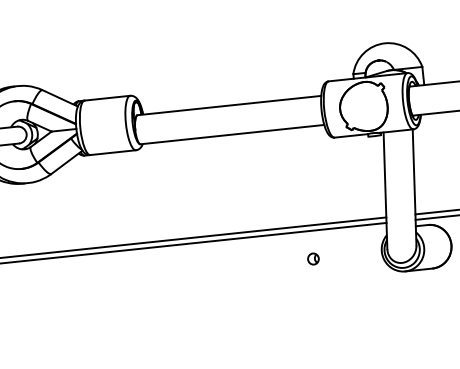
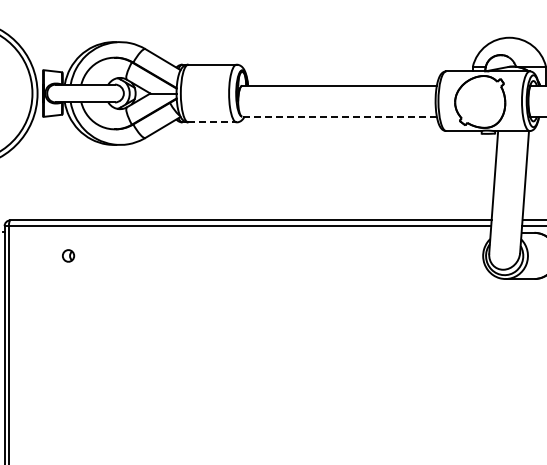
line: (232, 134) -> (339, 116), solid -> dashed
line: (114, 152) -> (213, 122), solid -> dashed
part: (313, 258) -> (410, 255), removed

